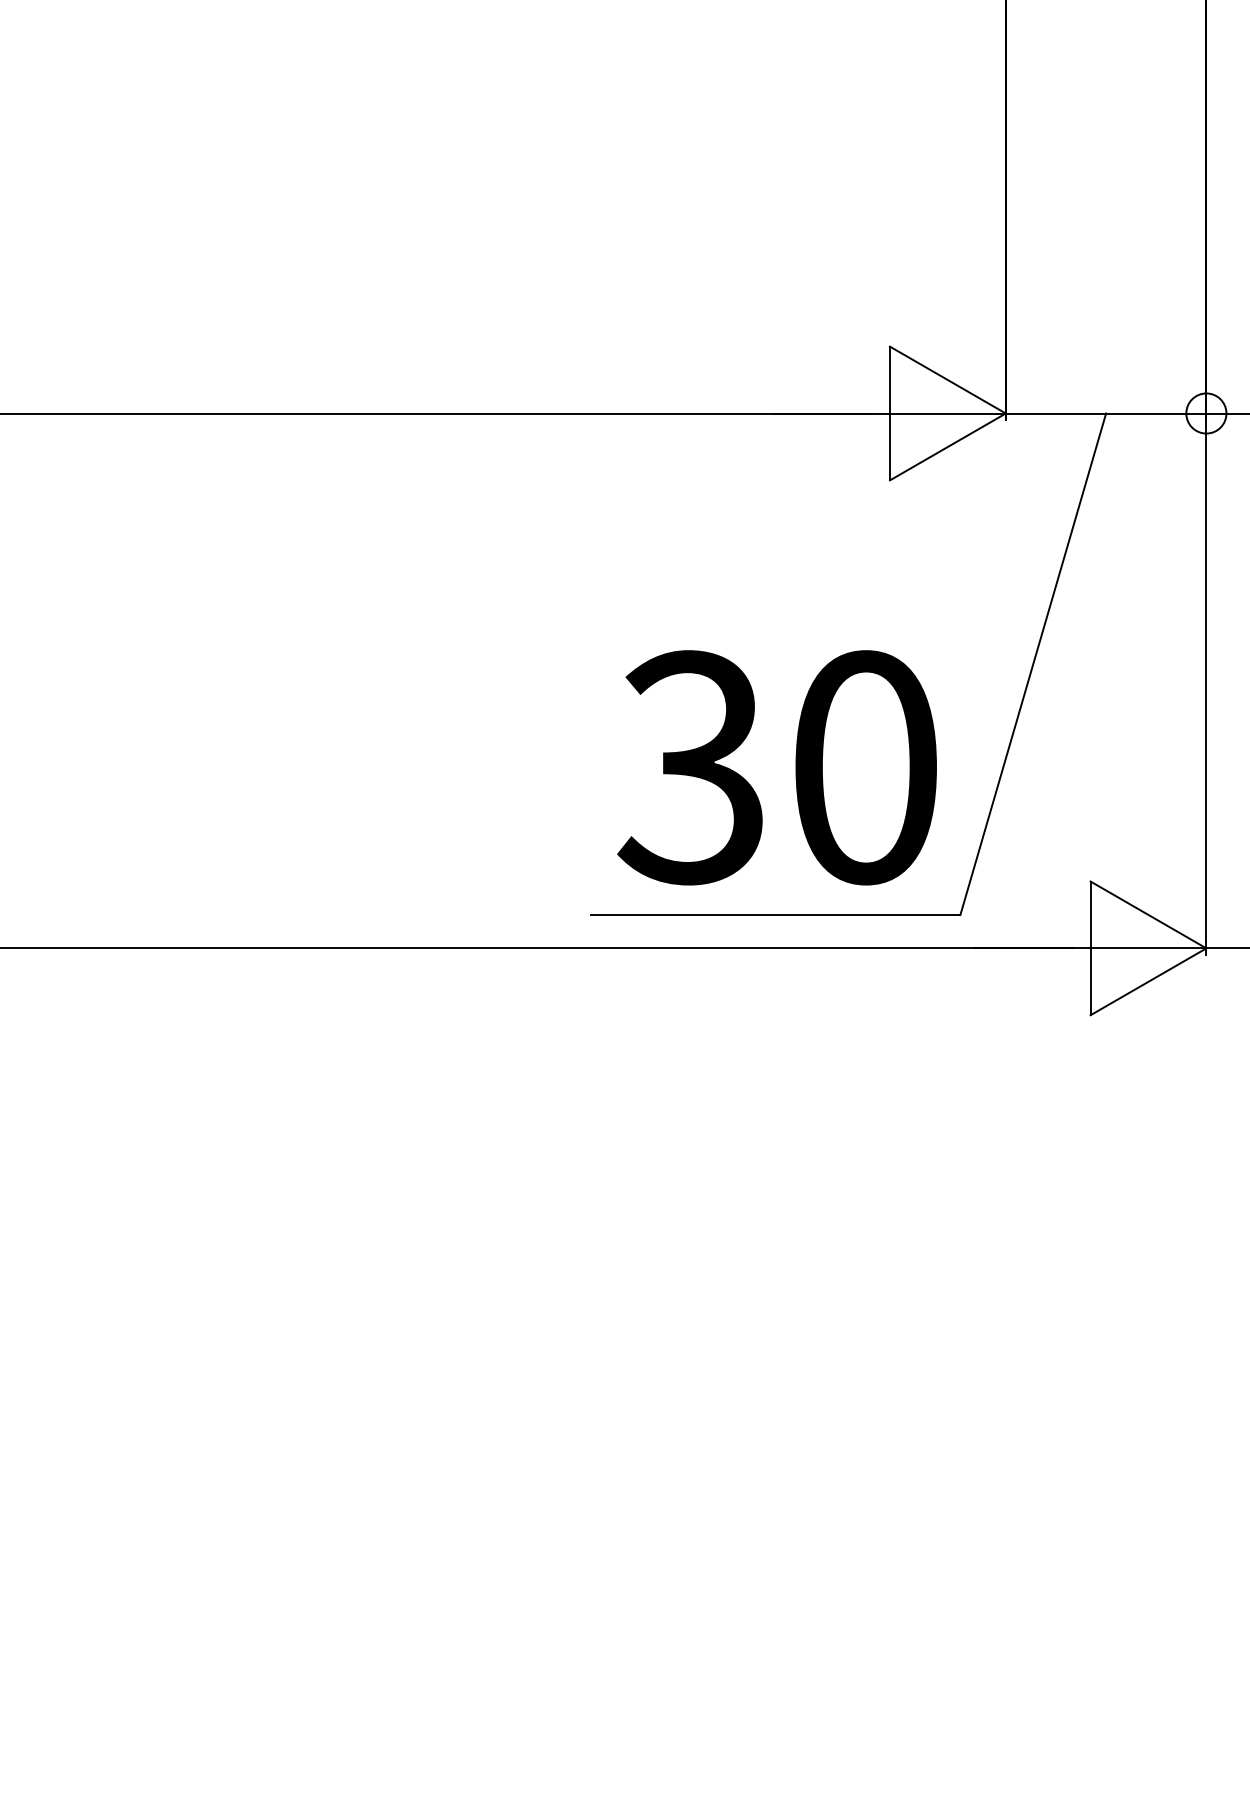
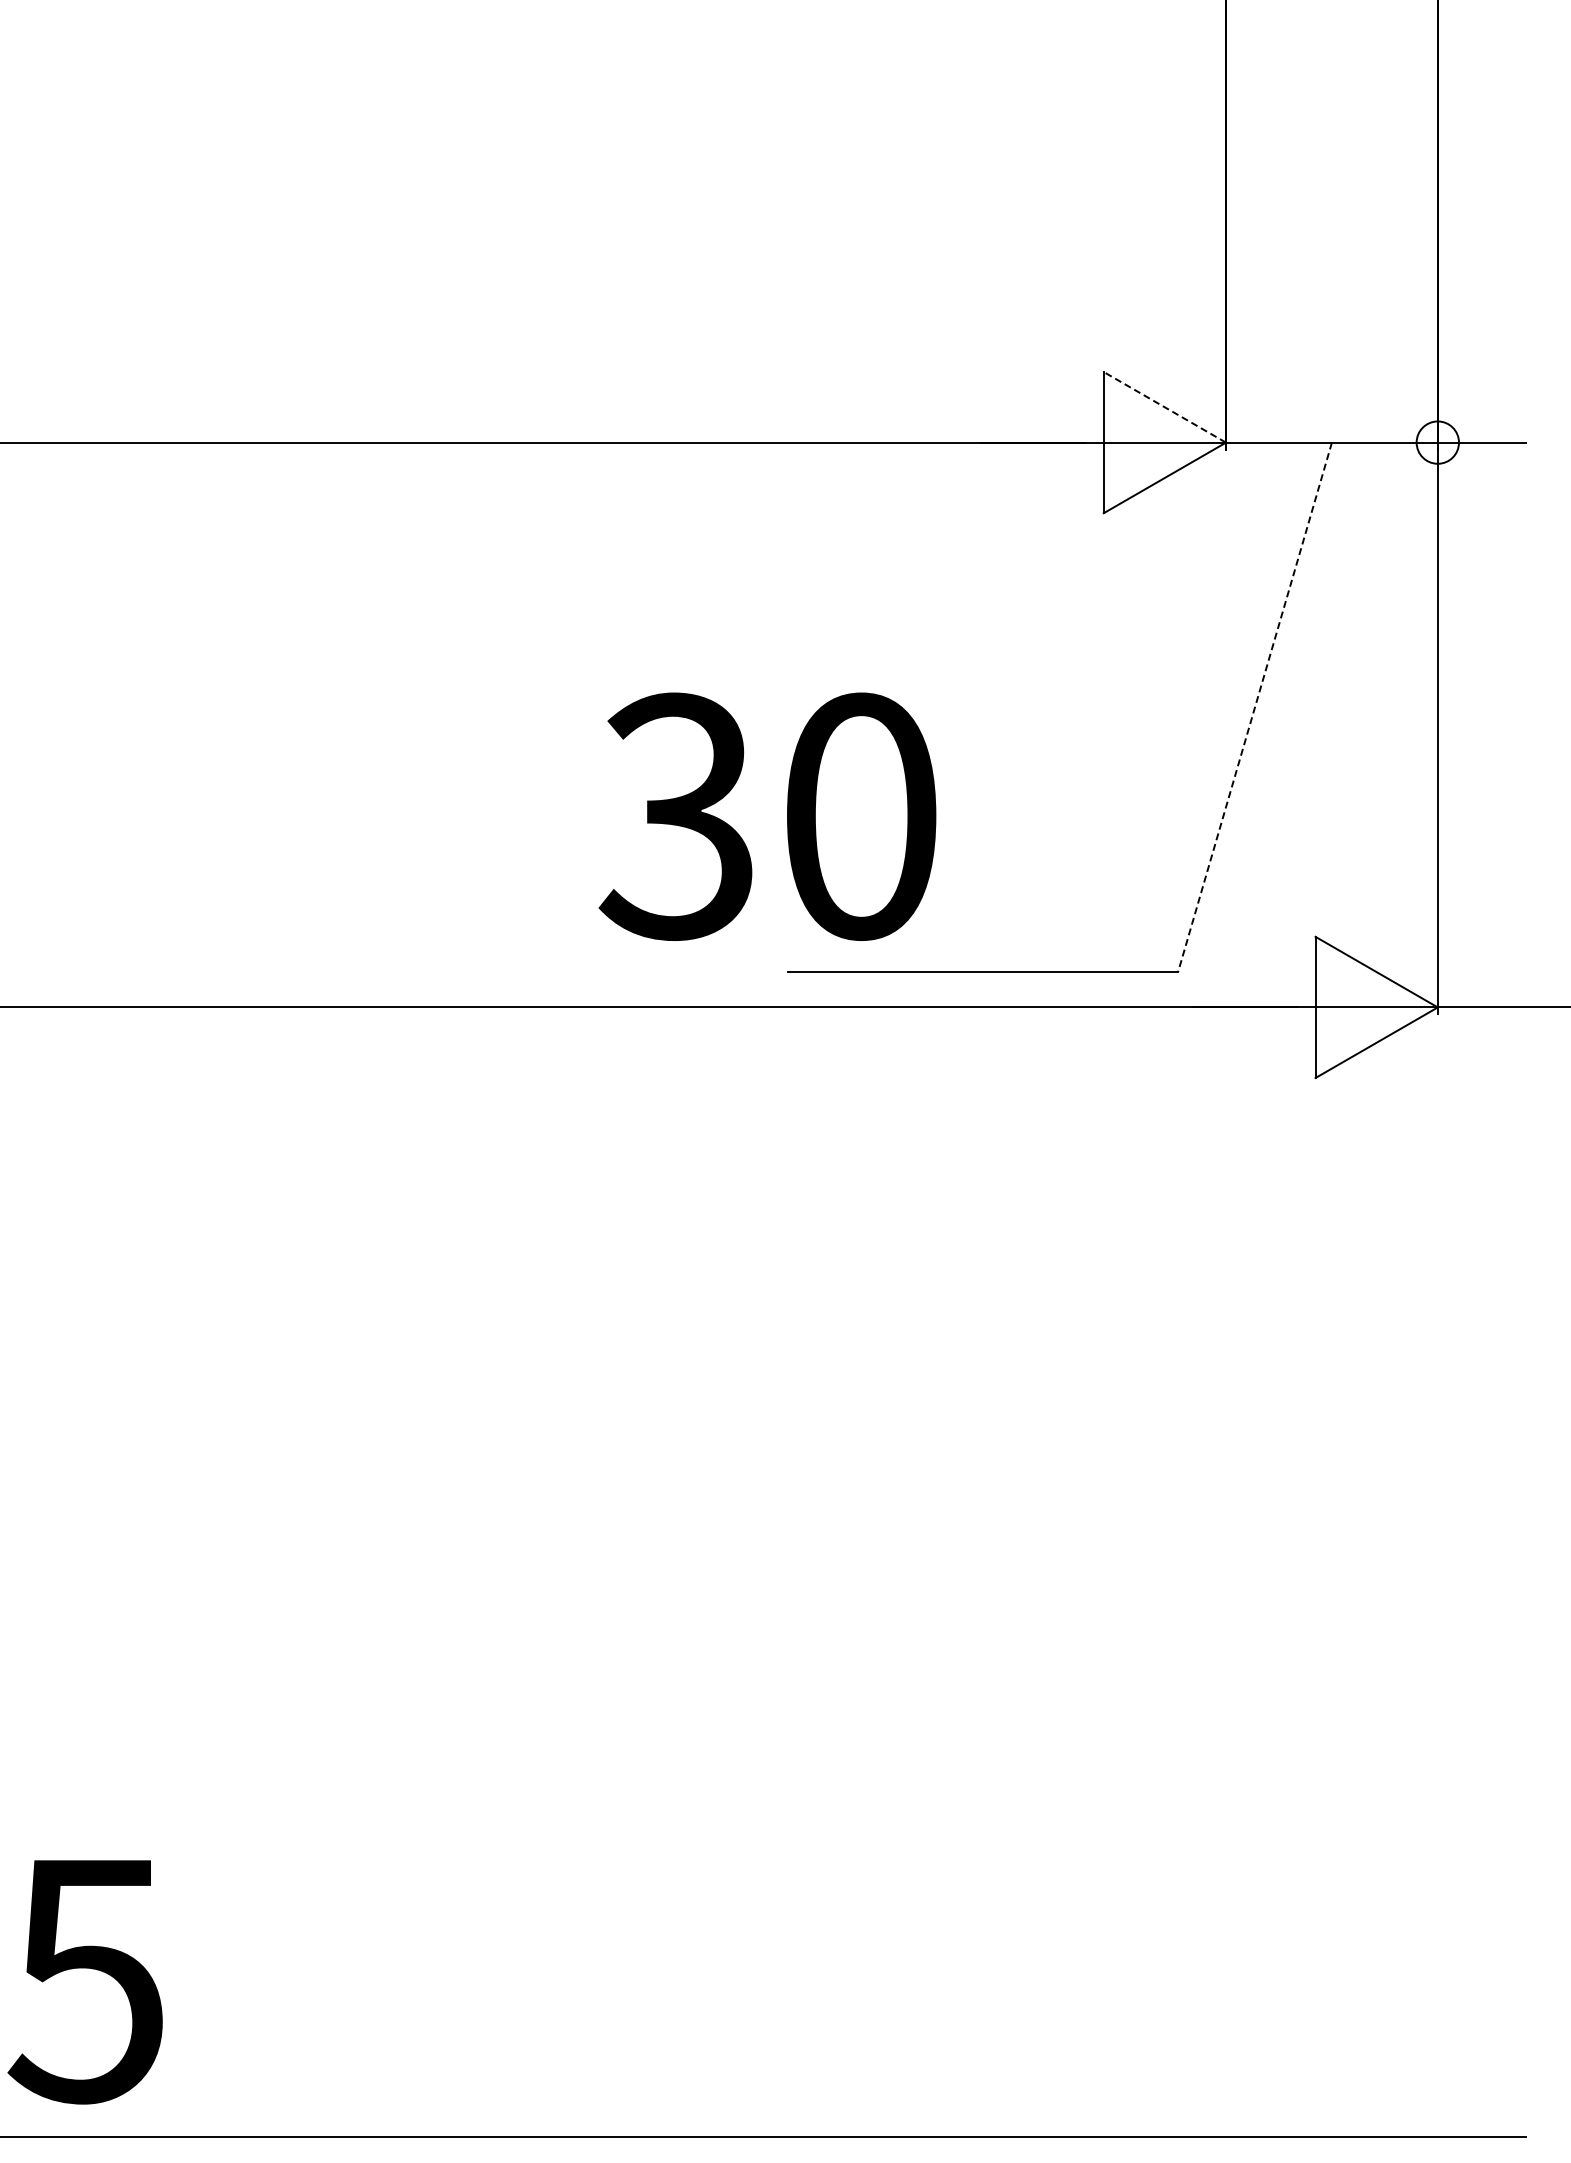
line: (947, 380) -> (1164, 407), solid -> dashed
line: (1033, 664) -> (1255, 707), solid -> dashed
text: (777, 767) -> (767, 816), moved

